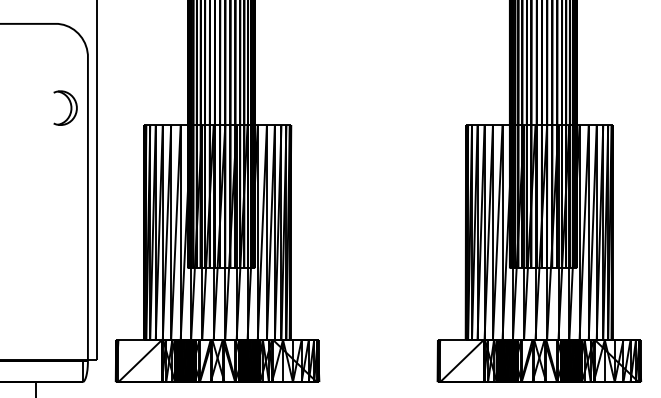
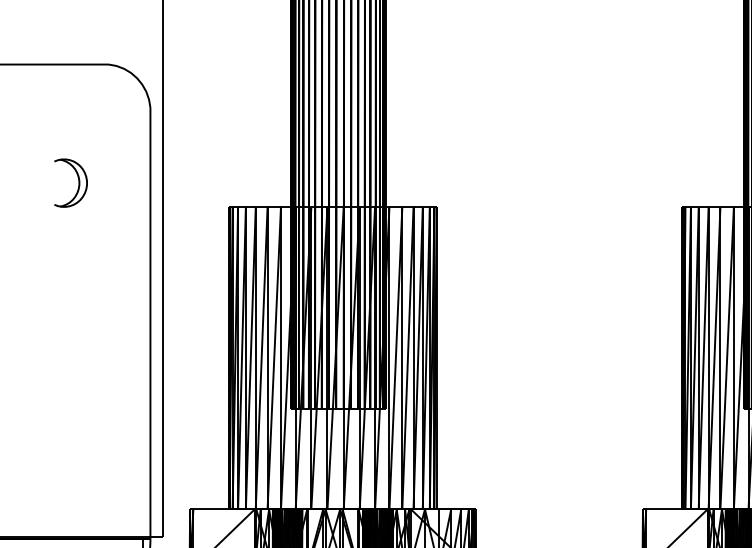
part: (65, 107) -> (71, 182), moved

